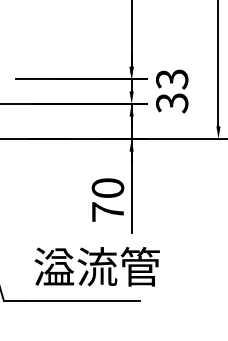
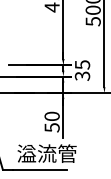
text: (169, 78) -> (81, 64), 33 -> 35
text: (106, 211) -> (51, 127), 70 -> 50

